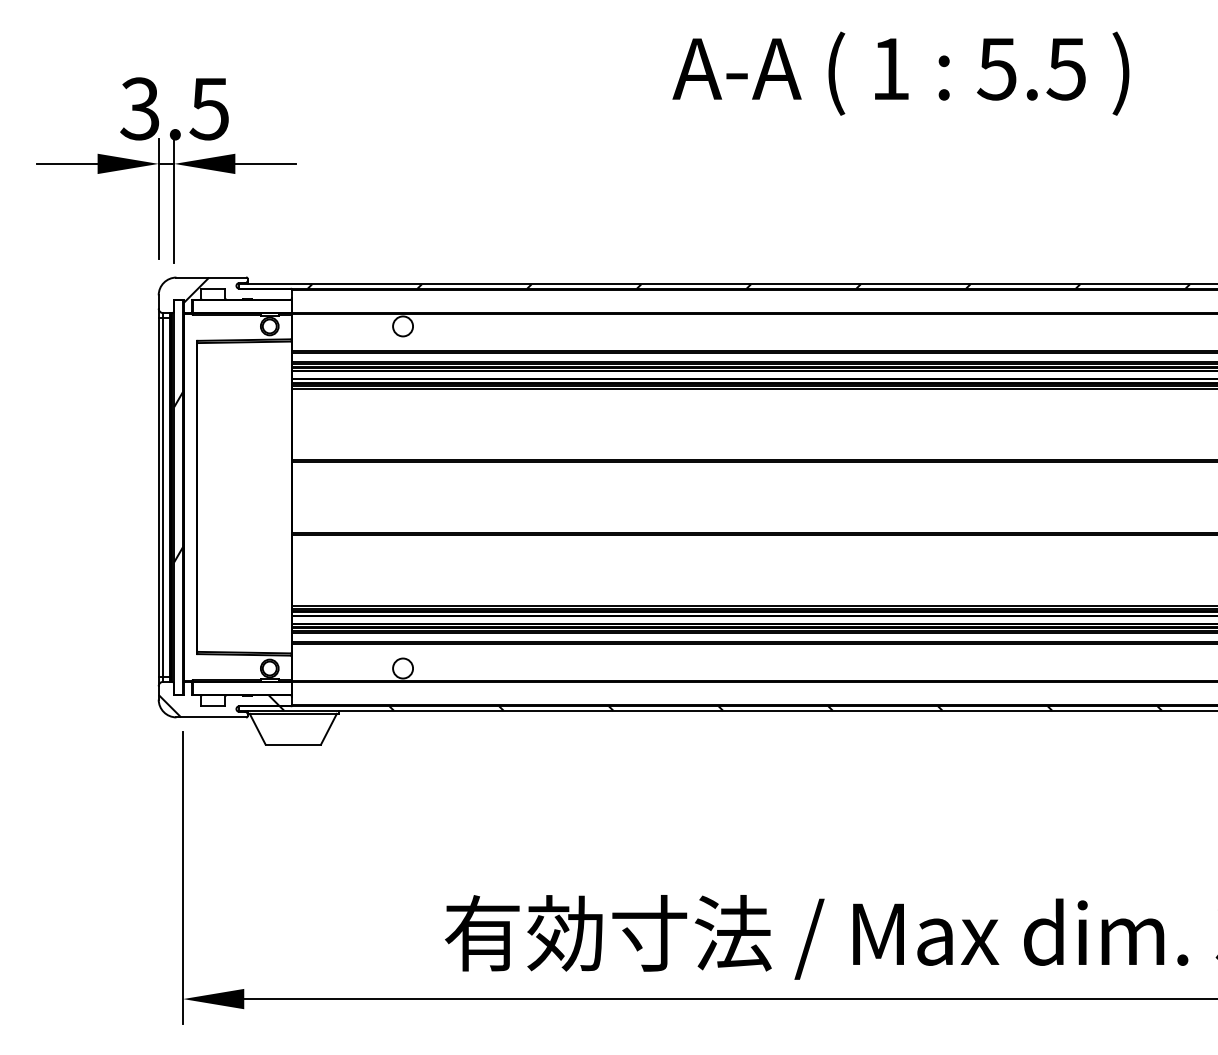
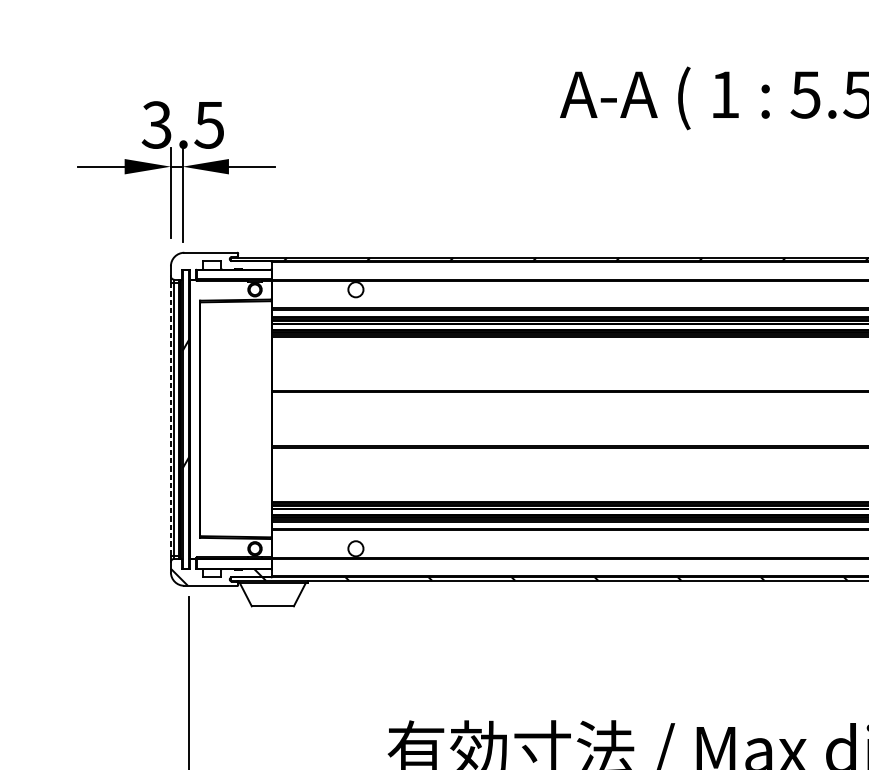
hatch: (196, 290) -> (199, 262), removed
line: (158, 497) -> (170, 419), solid -> dashed

